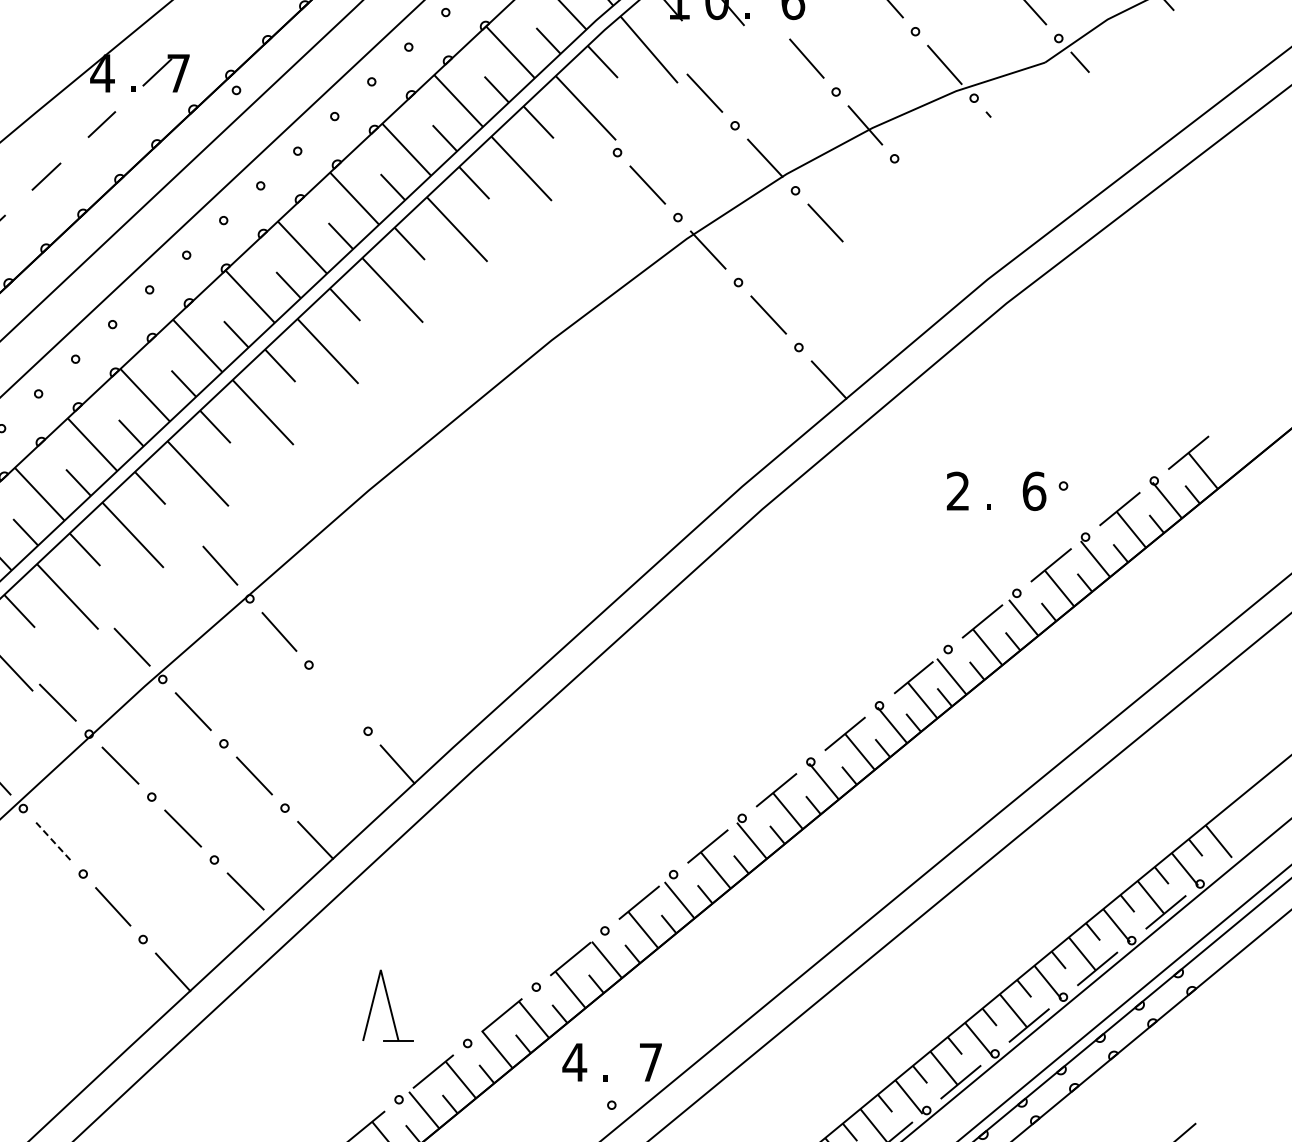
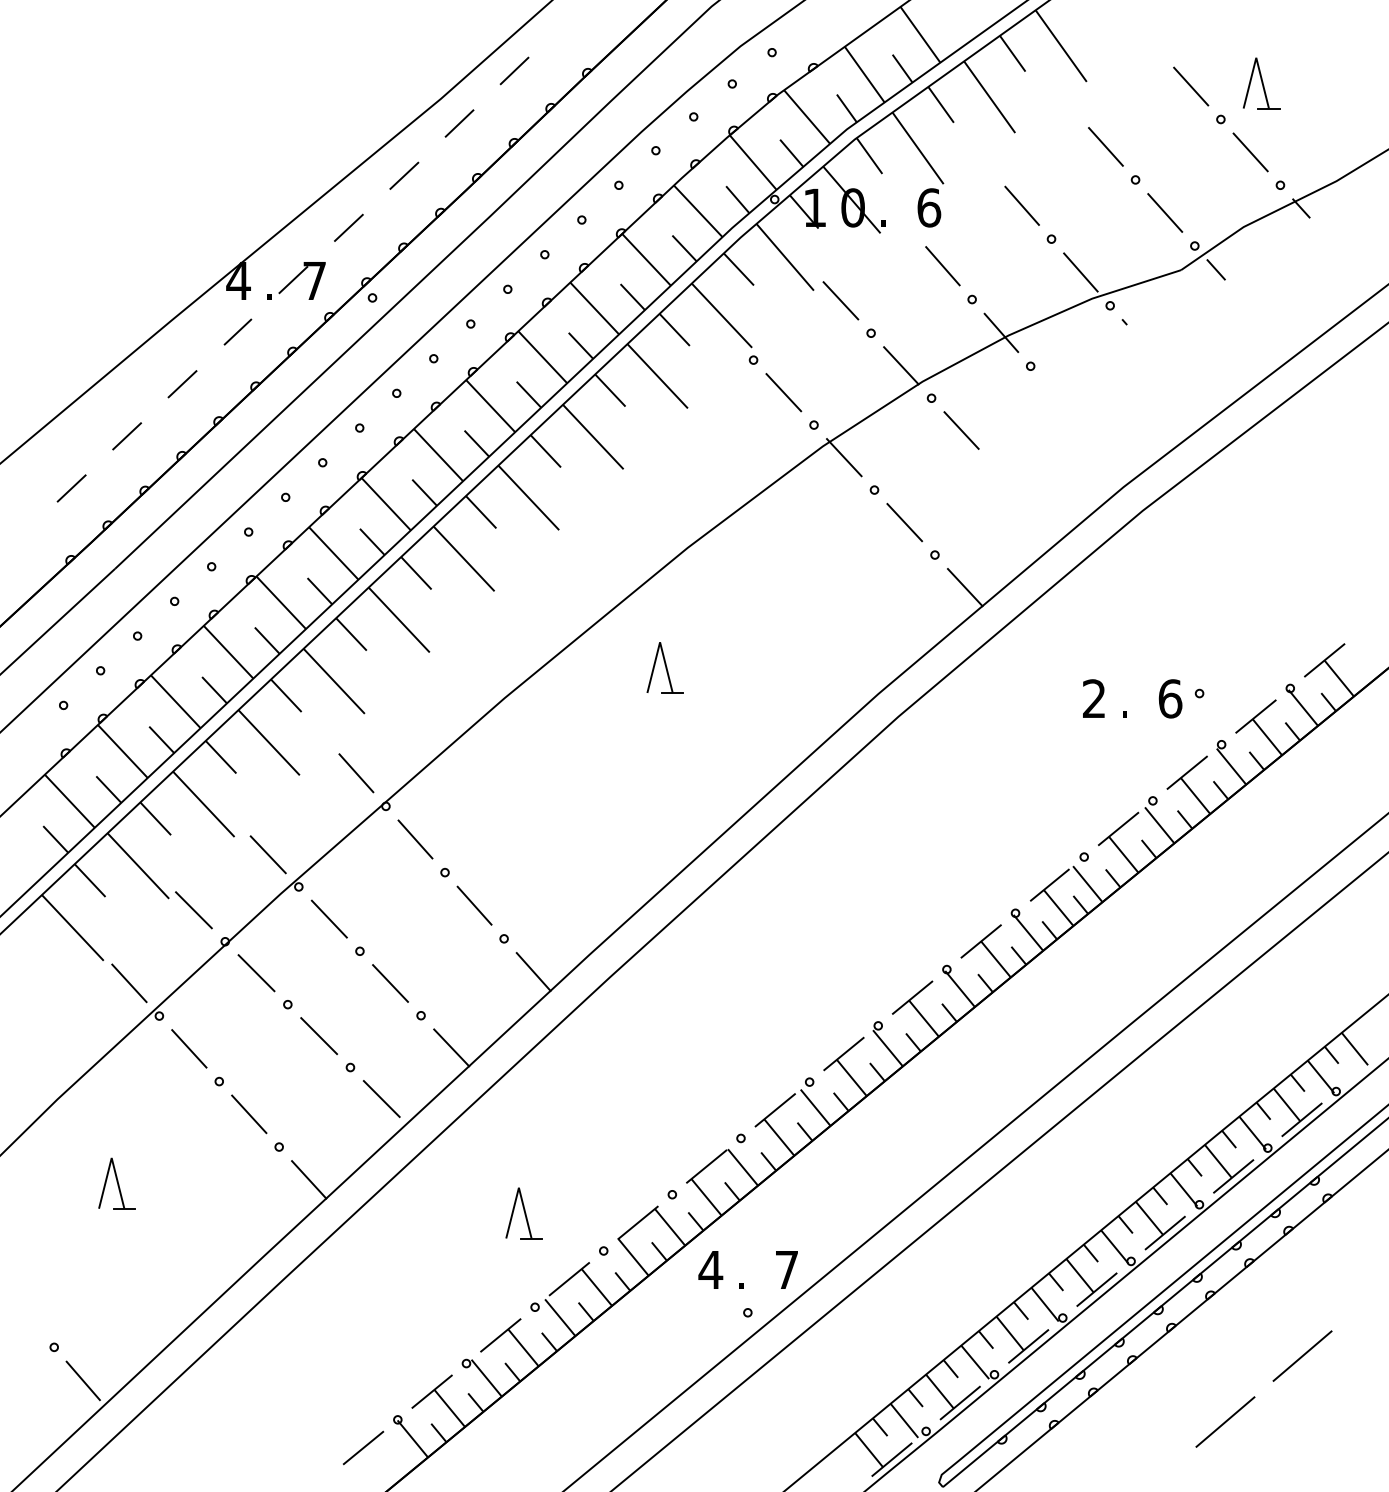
line: (212, 19) -> (348, 227), added
part: (528, 459) -> (664, 667), added
line: (338, 697) -> (474, 905), added
line: (53, 840) -> (189, 1048), dashed -> solid
part: (387, 1005) -> (523, 1213), size x0.71

